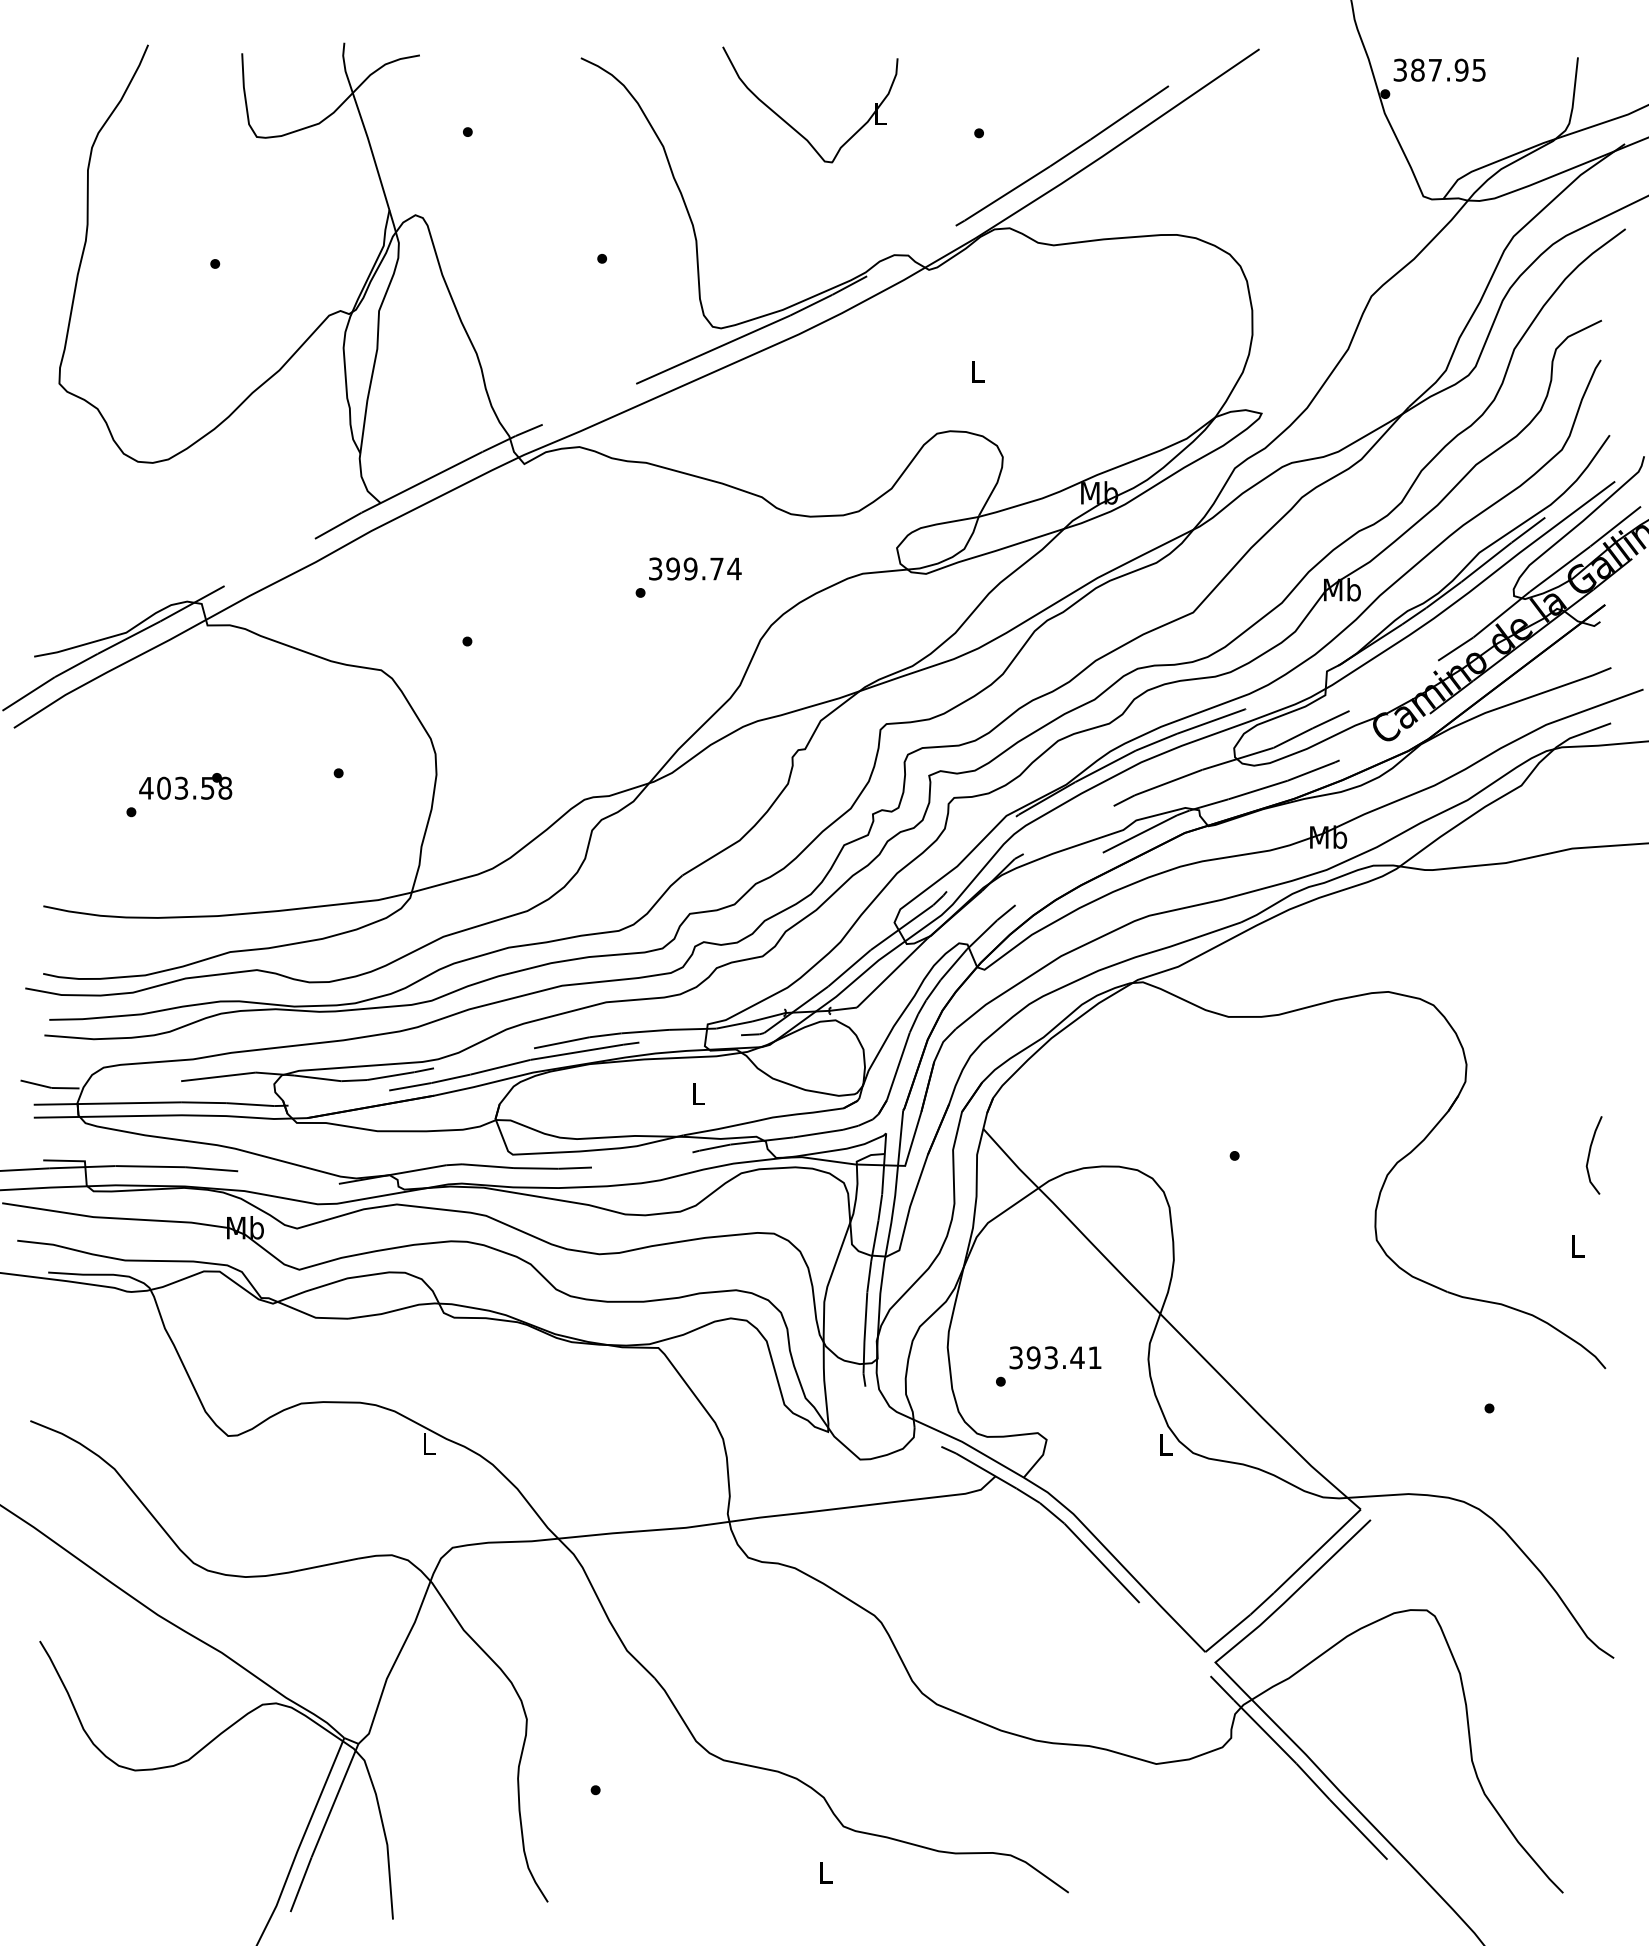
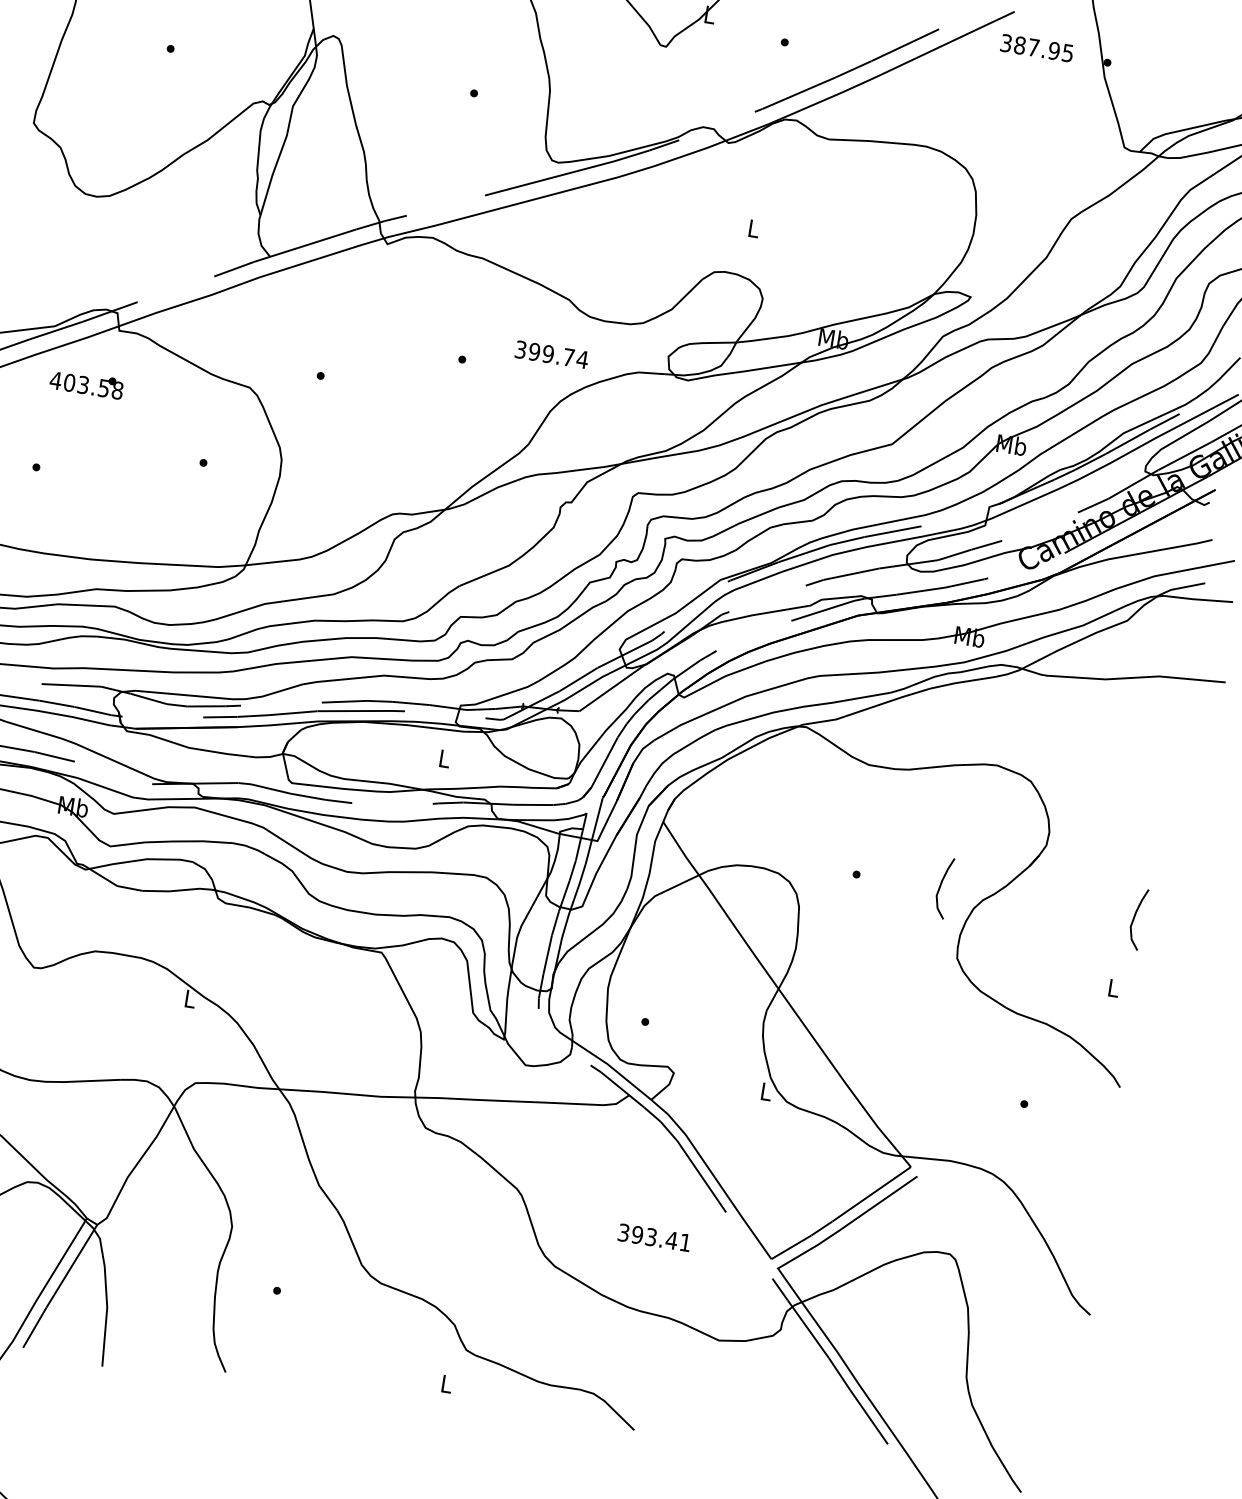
text: (1439, 69) -> (1037, 47), moved
text: (695, 568) -> (552, 354), moved
text: (185, 786) -> (86, 384), moved
curve: (1342, 1153) -> (941, 886), added
text: (1055, 1357) -> (654, 1237), moved

